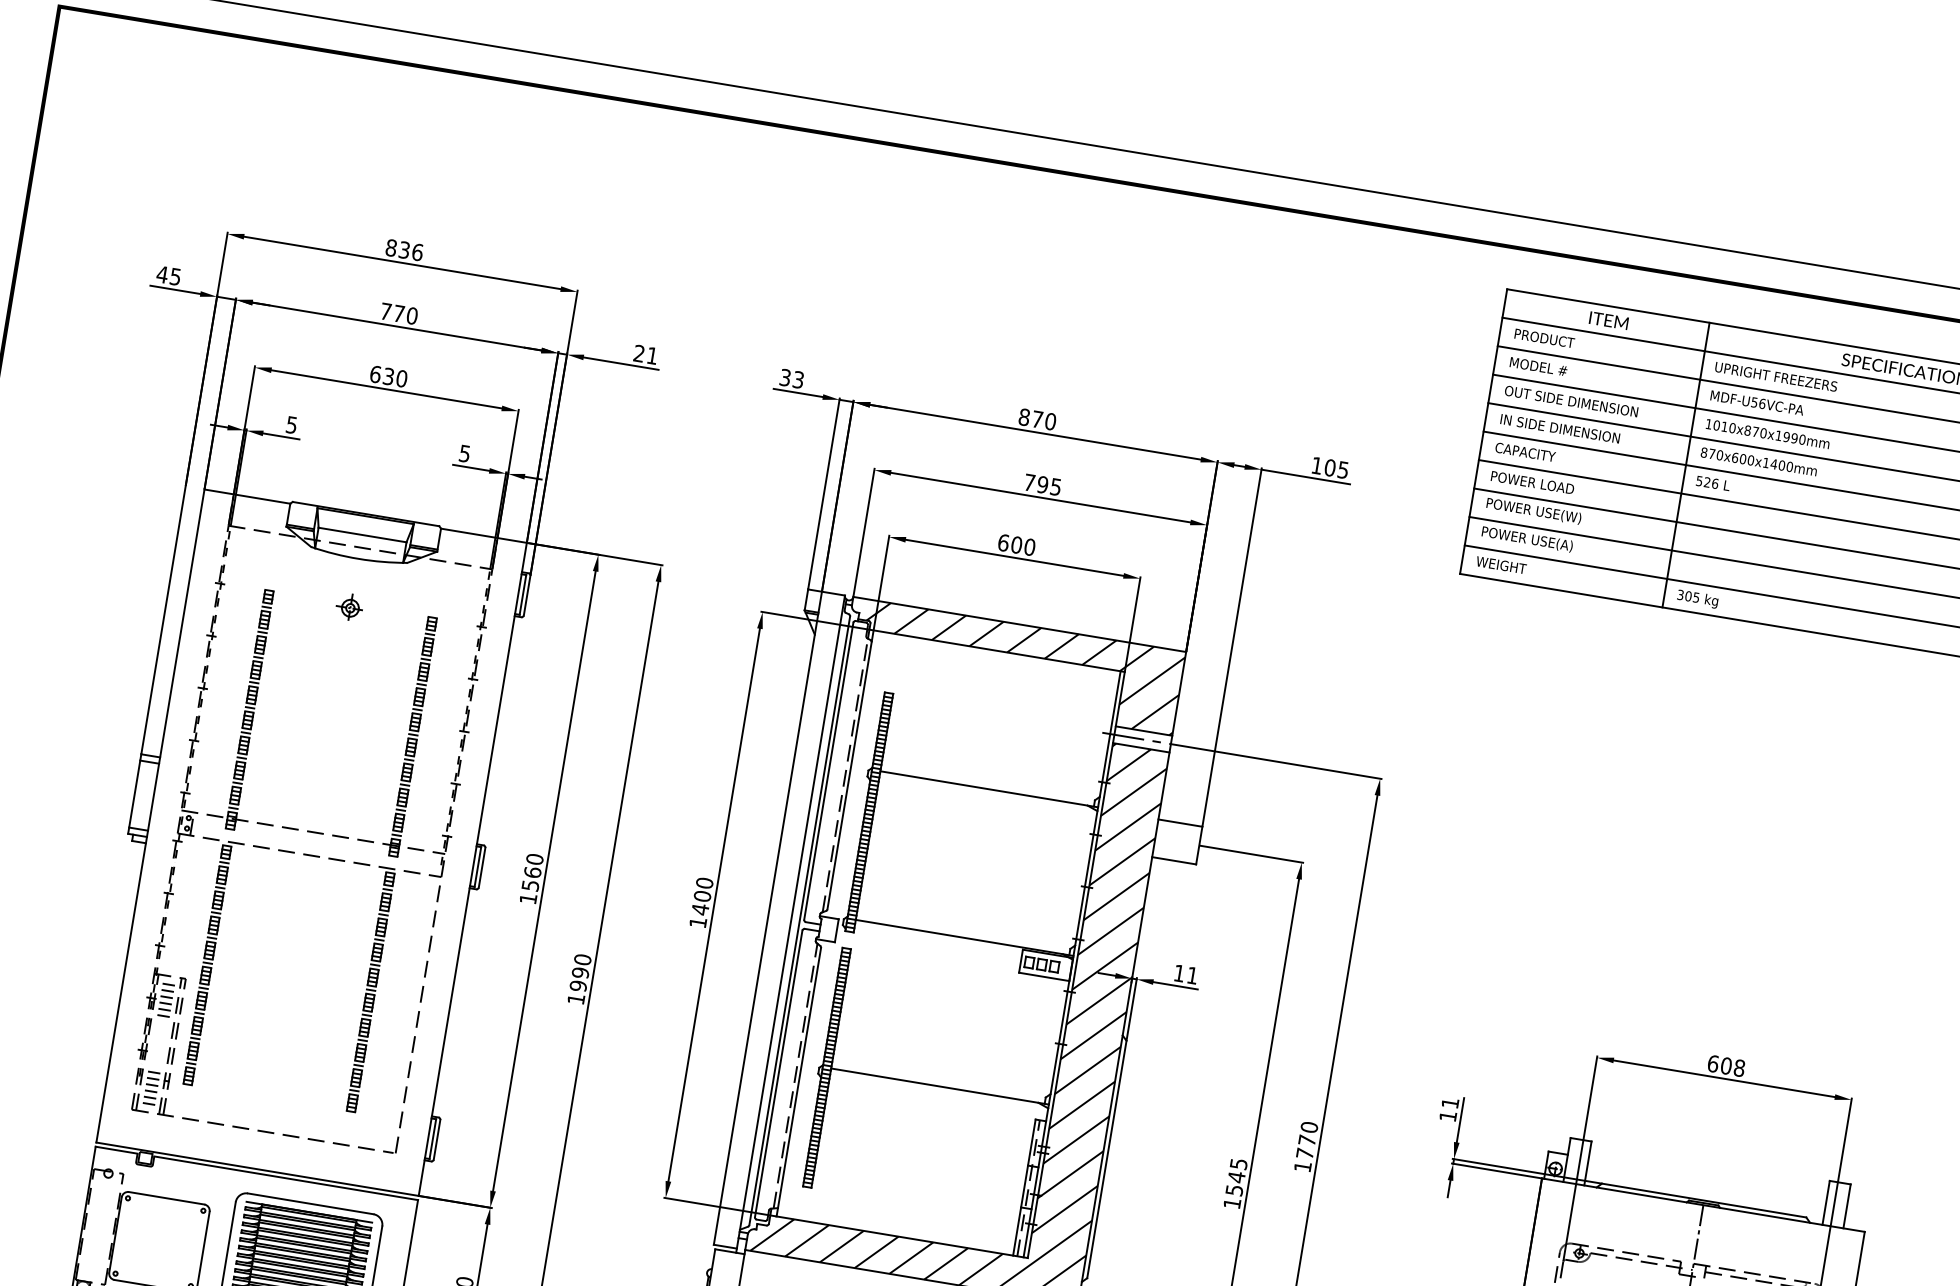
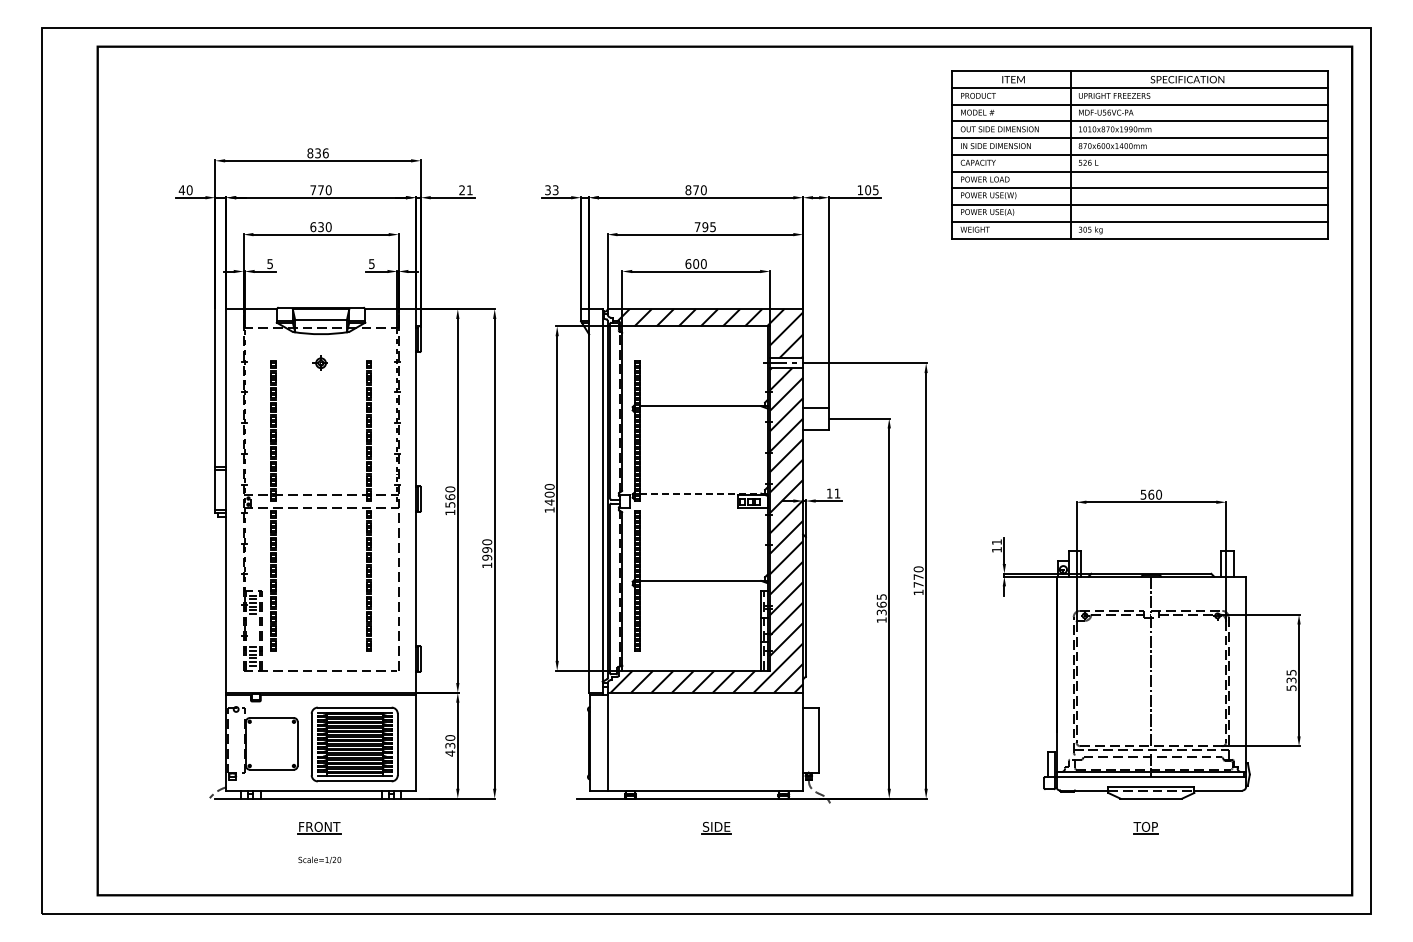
text: (175, 277) -> (189, 190), 45 -> 40
line: (964, 937) -> (703, 493), solid -> dashed
text: (1726, 1065) -> (1151, 494), 608 -> 560
text: (1235, 1183) -> (881, 608), 1545 -> 1365

